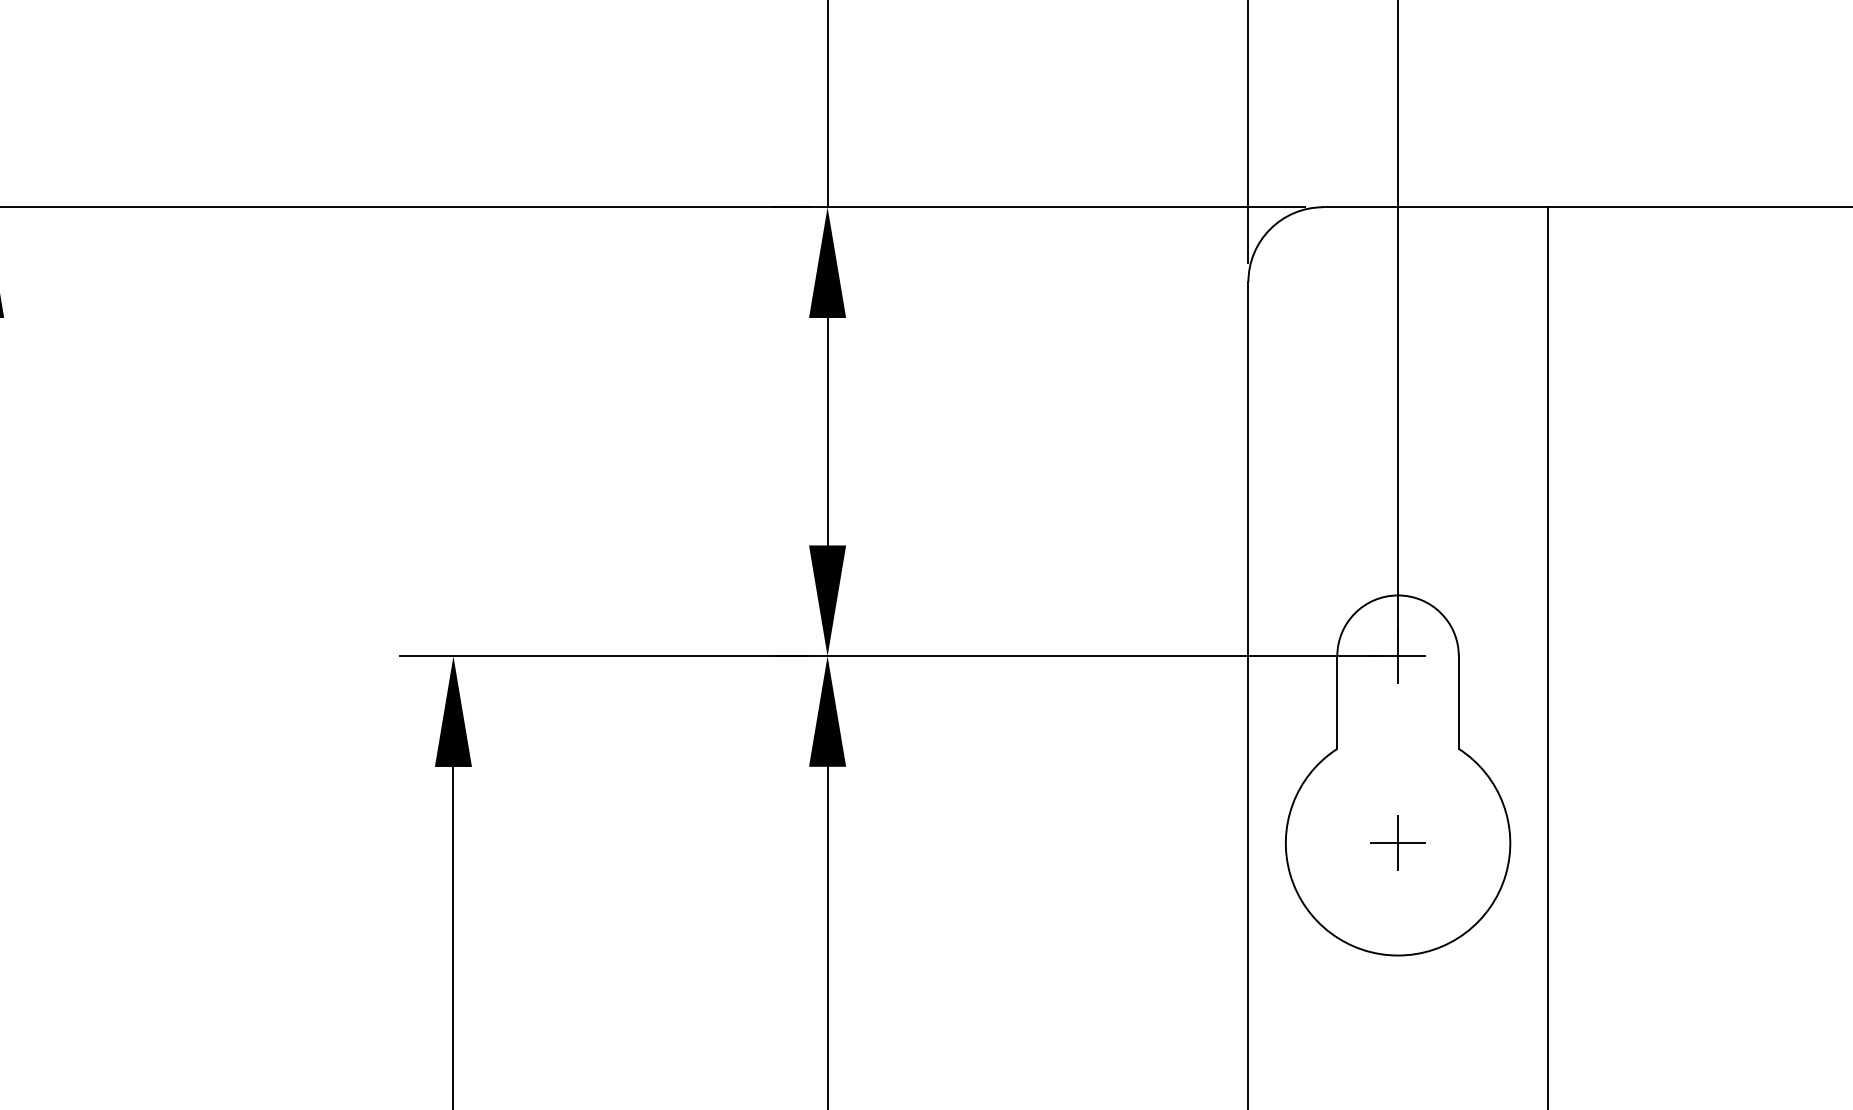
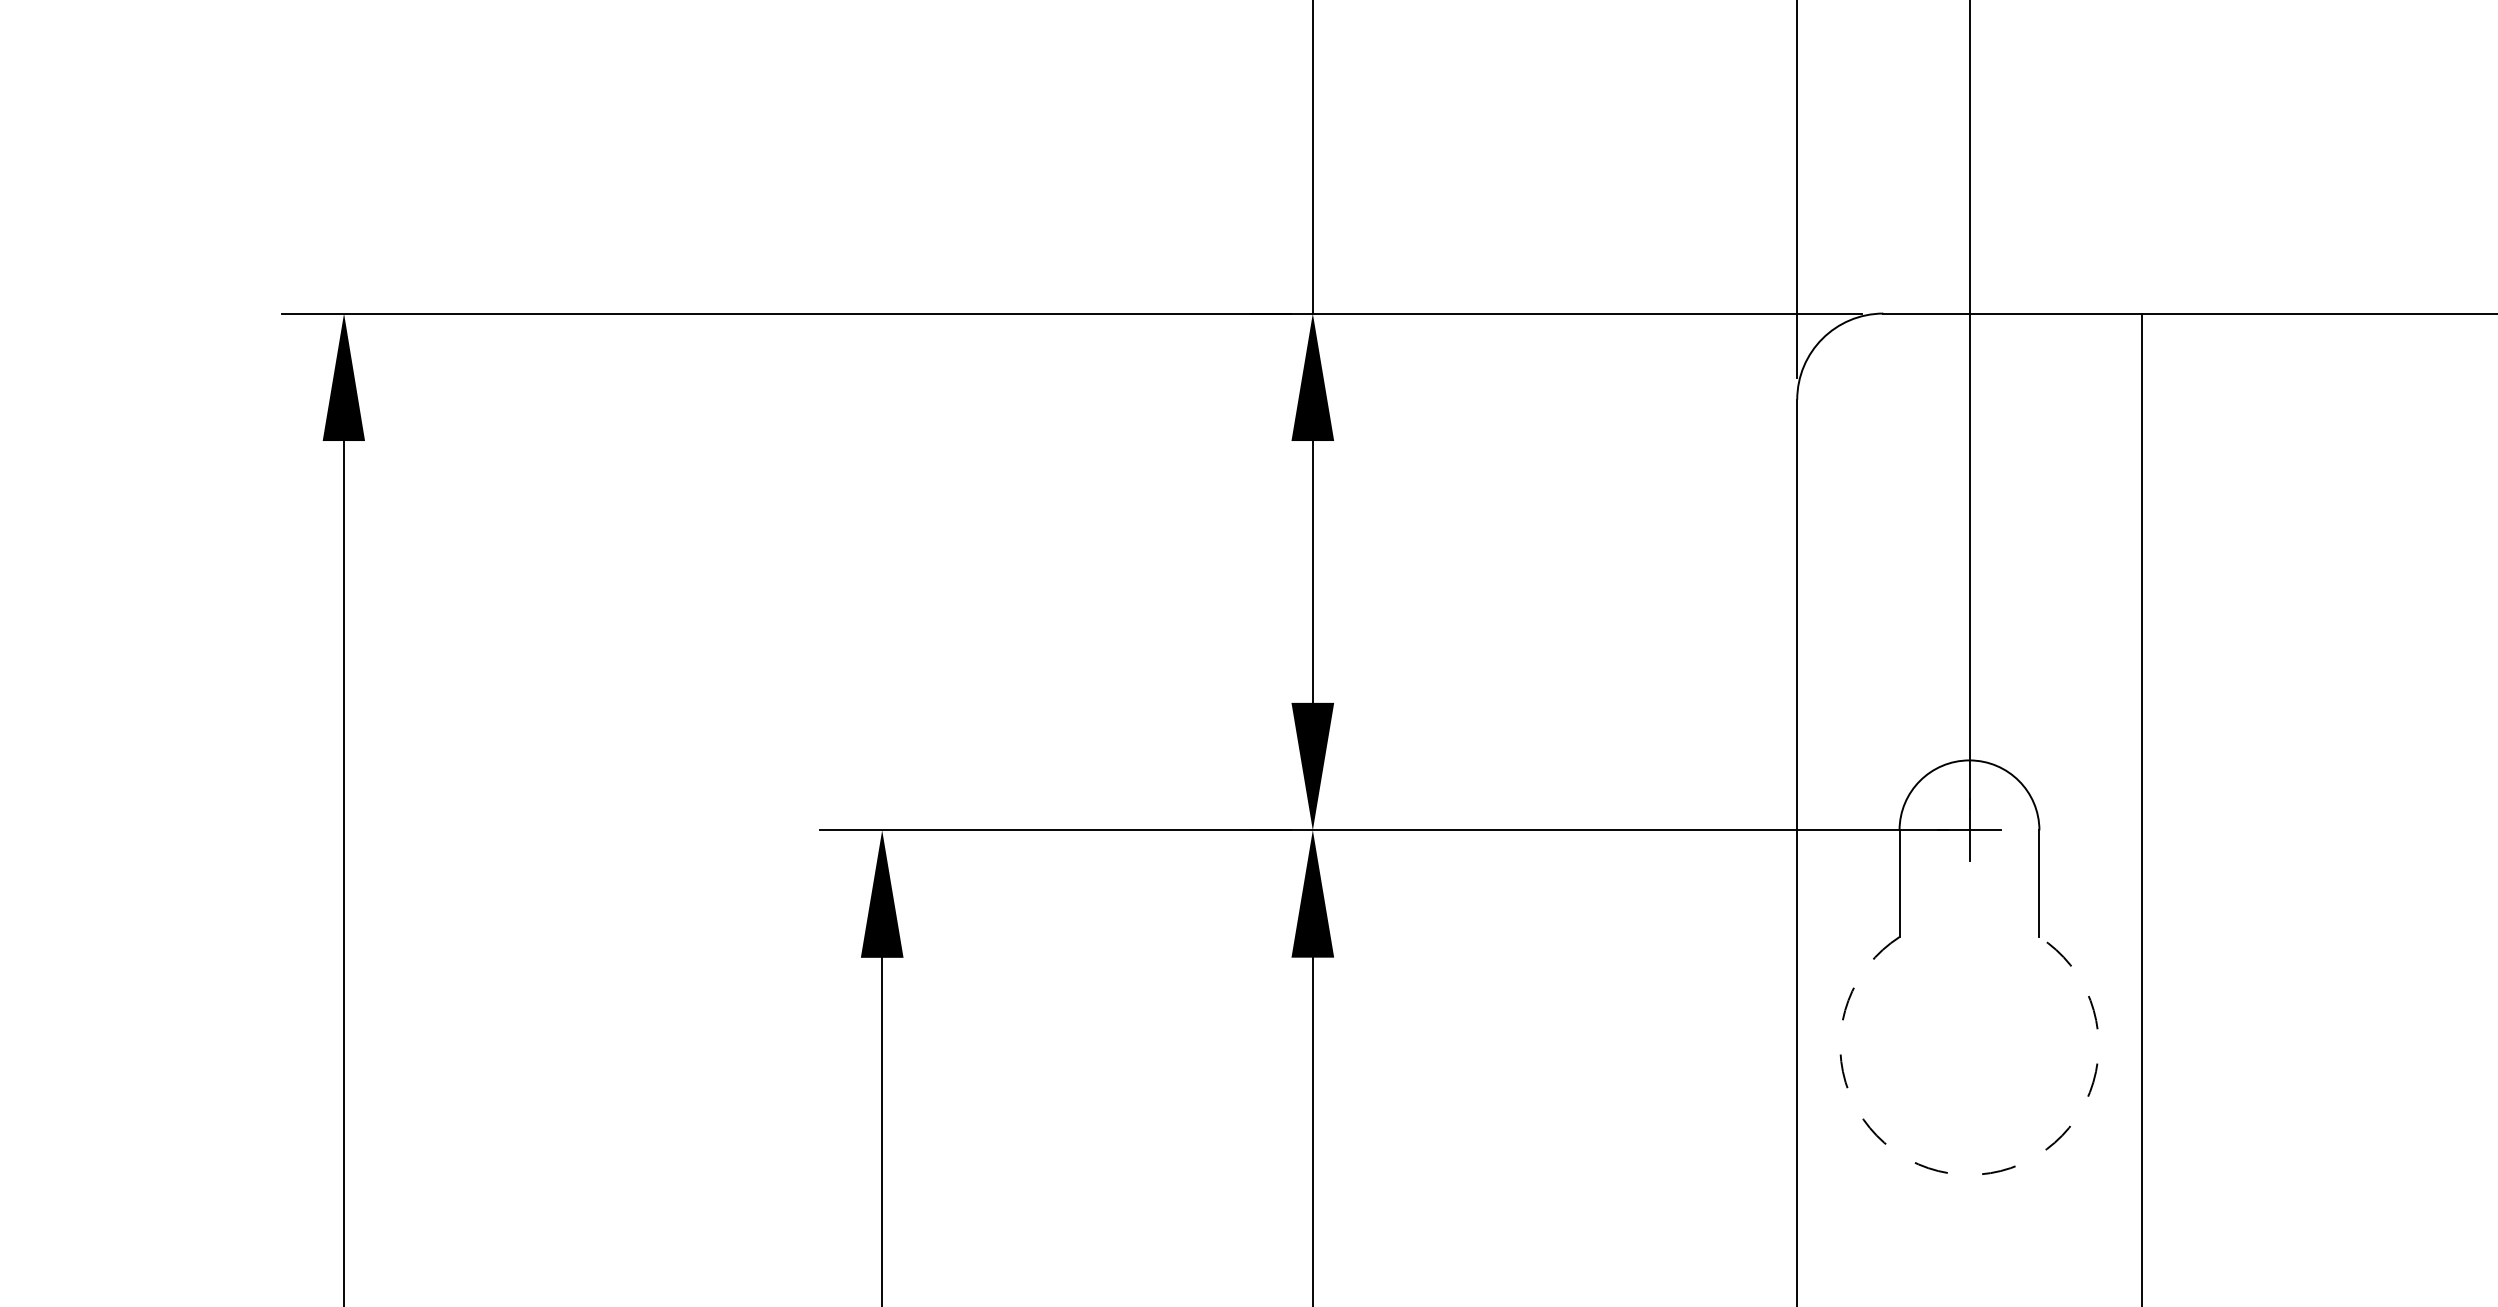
part: (1398, 843) -> (1969, 1045), removed
arc: (1398, 955) -> (1969, 1174), solid -> dashed

